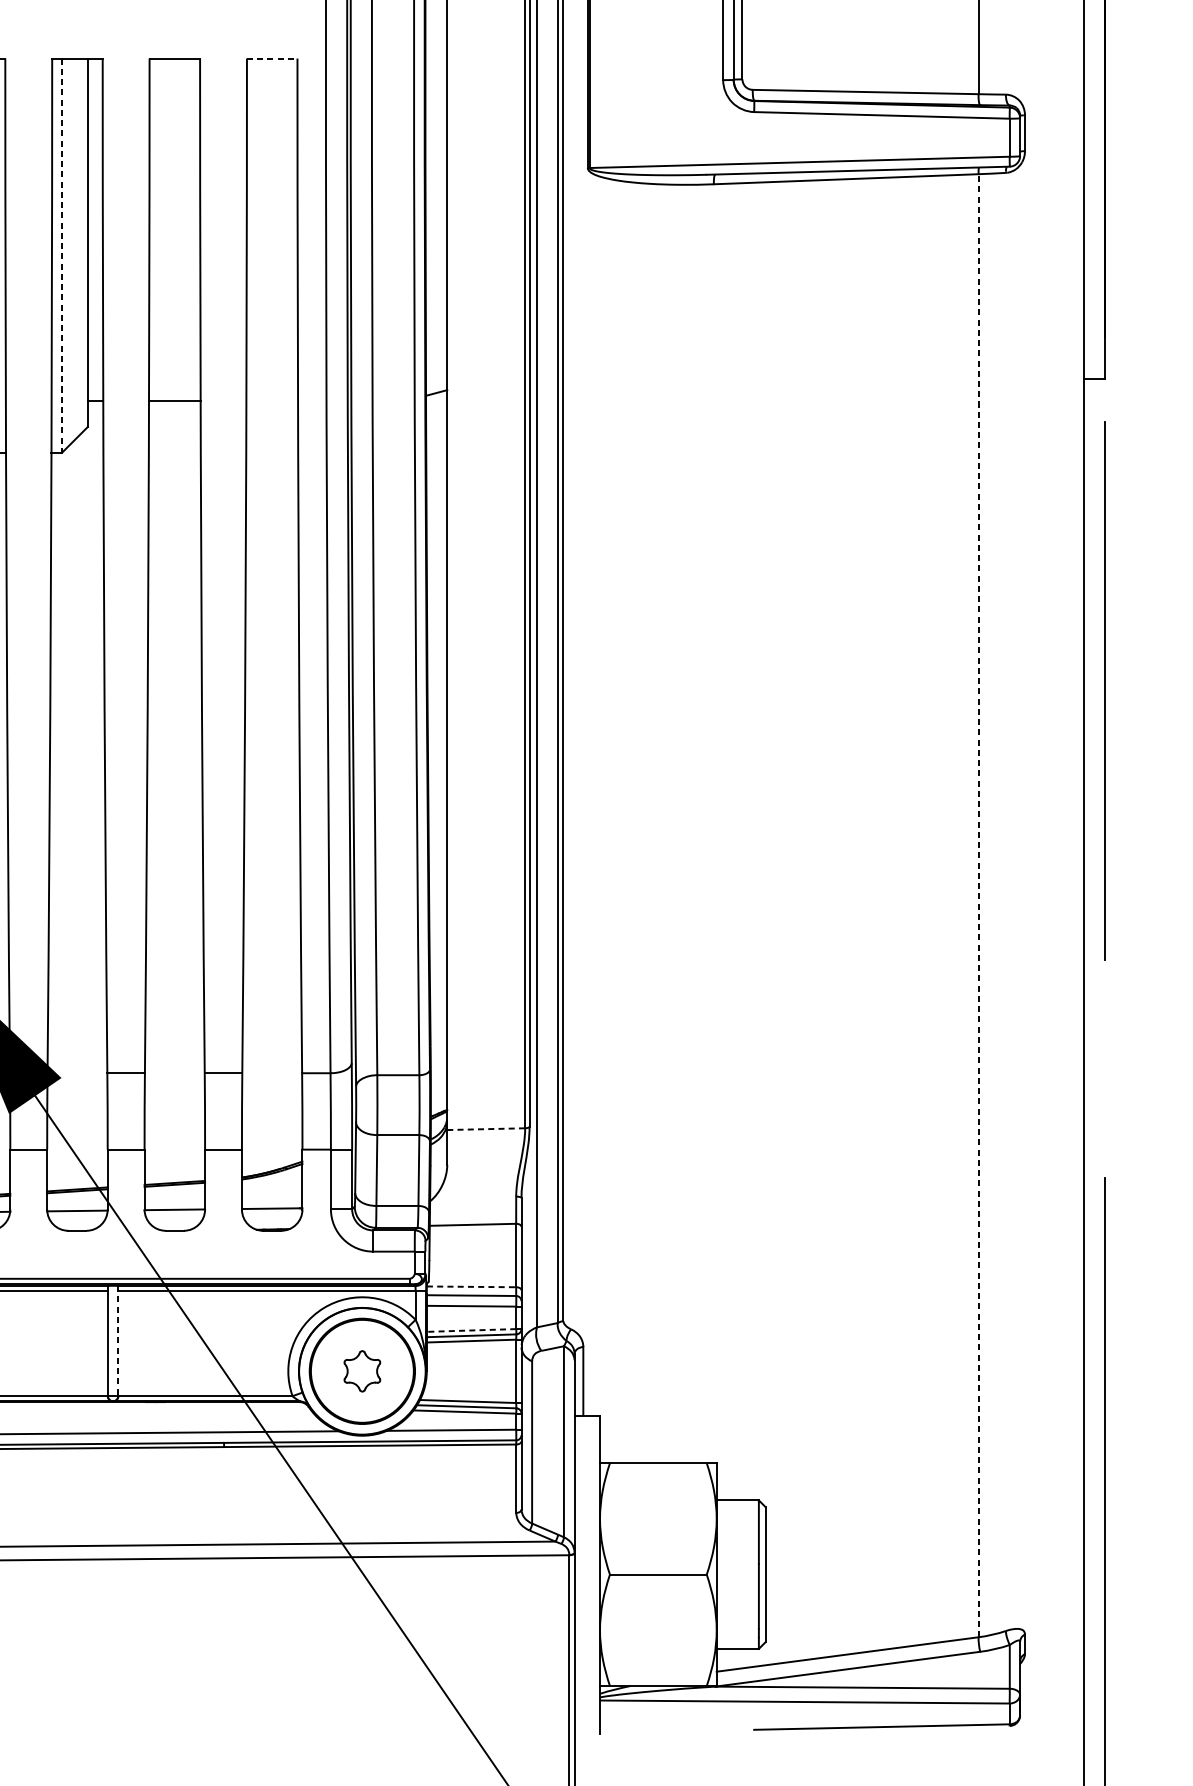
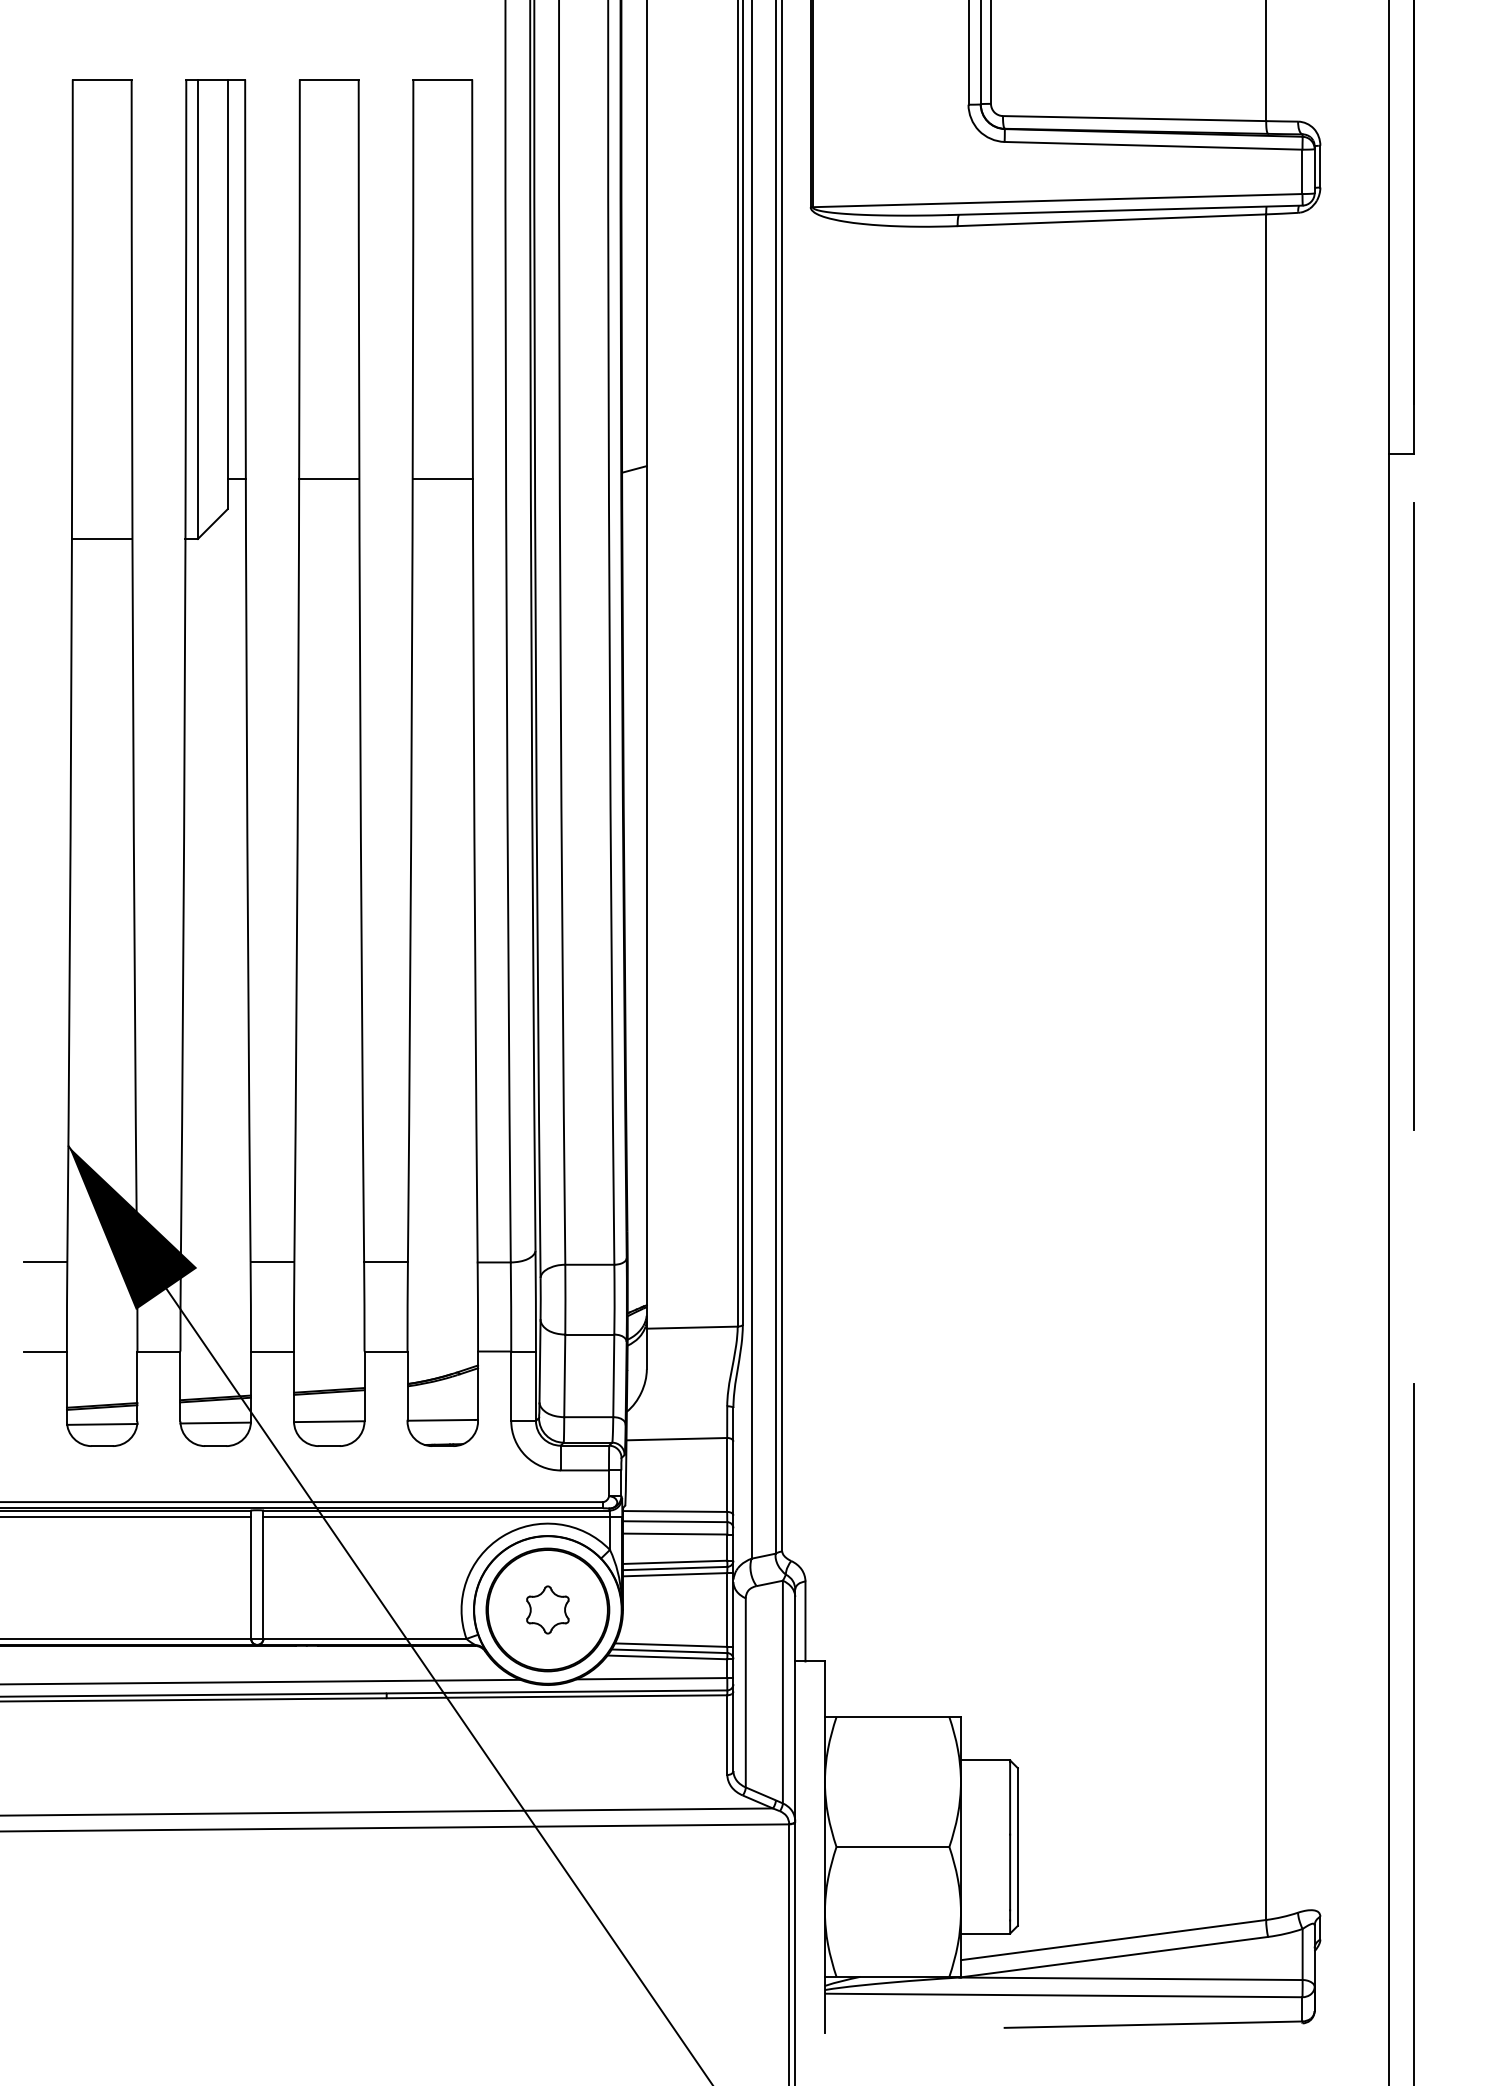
line: (272, 58) -> (443, 79), dashed -> solid
line: (61, 255) -> (197, 309), dashed -> solid
line: (271, 400) -> (442, 478), added
line: (978, 906) -> (1266, 1067), dashed -> solid
line: (486, 1129) -> (692, 1327), dashed -> solid
line: (471, 1286) -> (675, 1511), dashed -> solid
line: (470, 1330) -> (674, 1562), dashed -> solid
line: (118, 1341) -> (263, 1575), dashed -> solid

